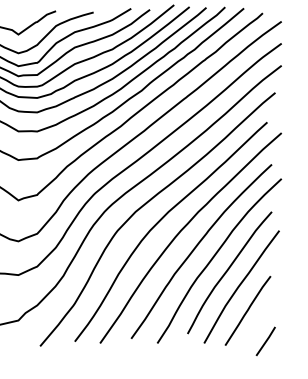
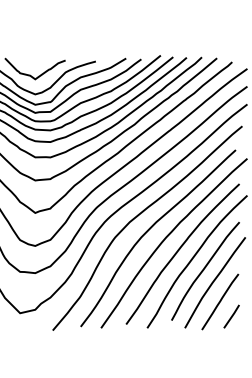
line: (265, 341) -> (231, 316), moved

